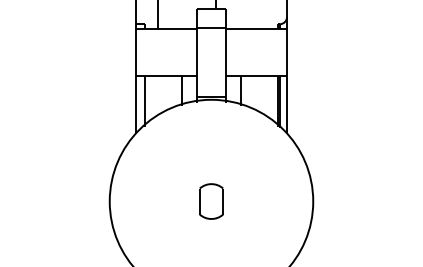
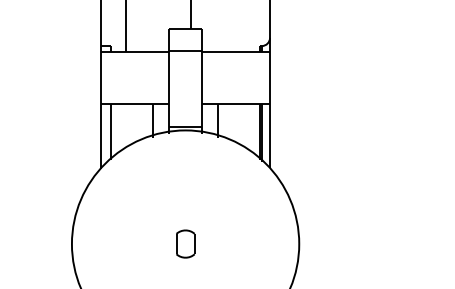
part: (211, 201) -> (185, 244), size x0.7

